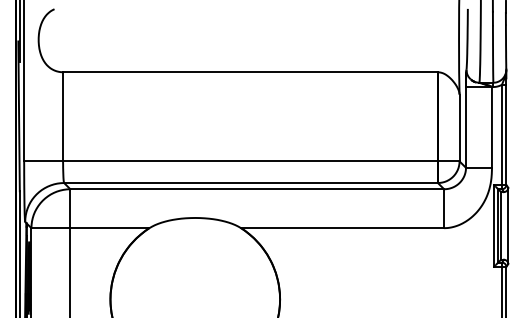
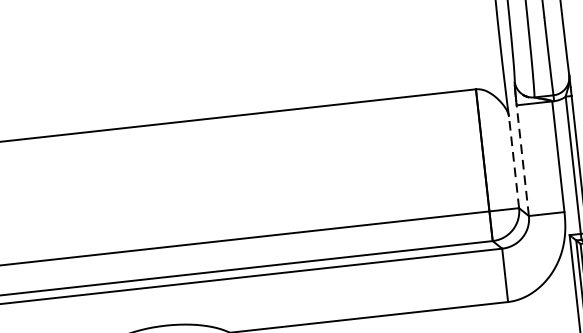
line: (466, 126) -> (523, 159), solid -> dashed
line: (459, 127) -> (513, 161), solid -> dashed

